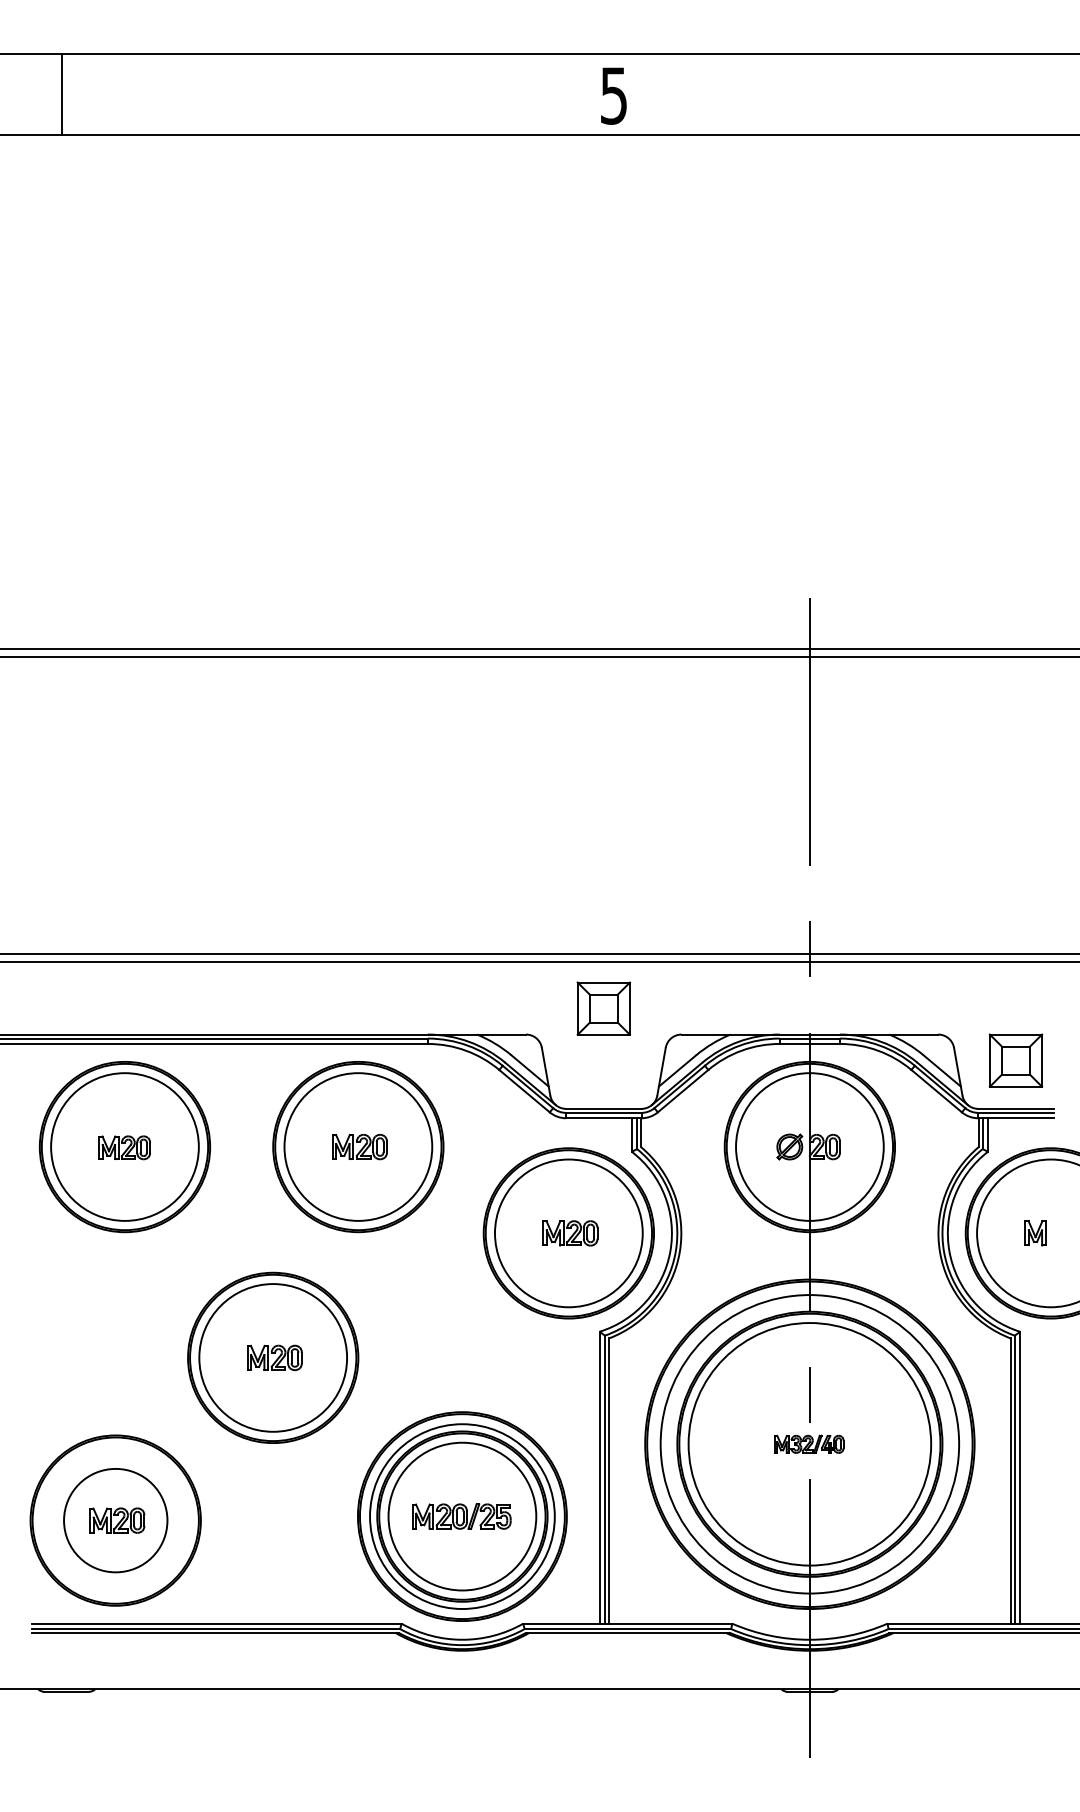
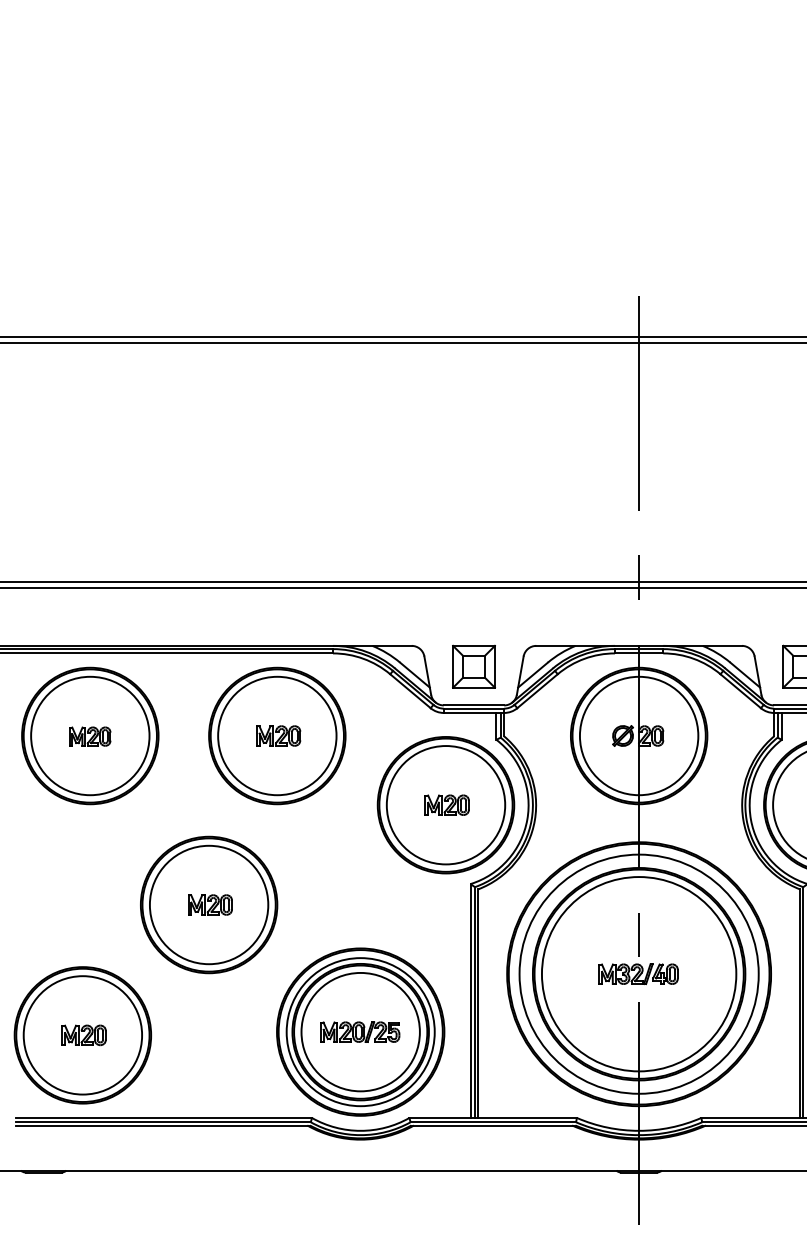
part: (603, 1008) -> (473, 666), moved
part: (809, 1444) -> (638, 974), size x1.43
circle: (115, 1520) -> (82, 1035), size x1.43

